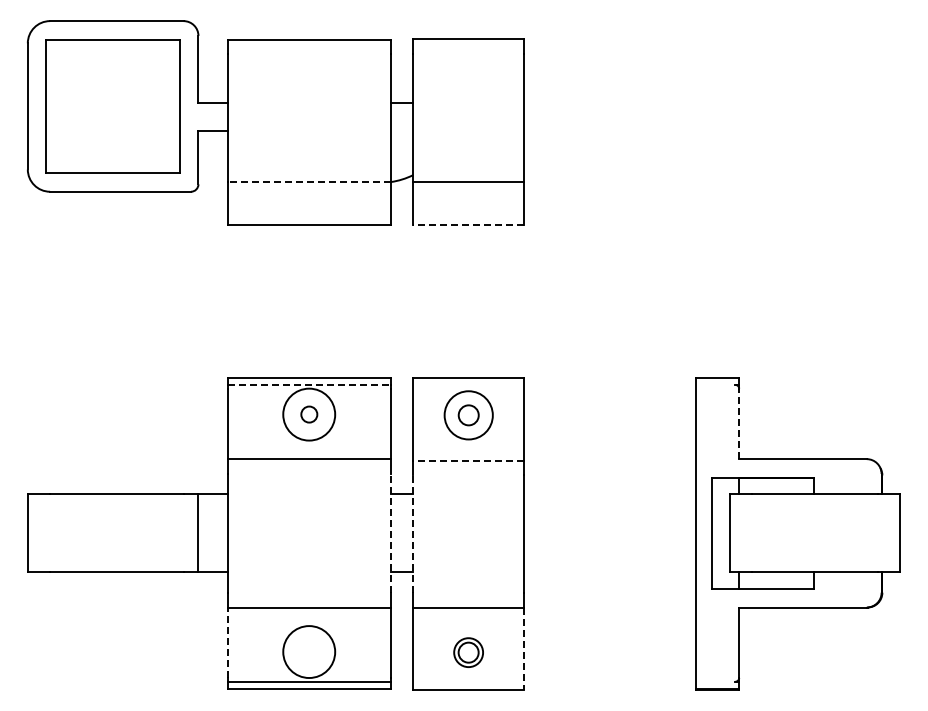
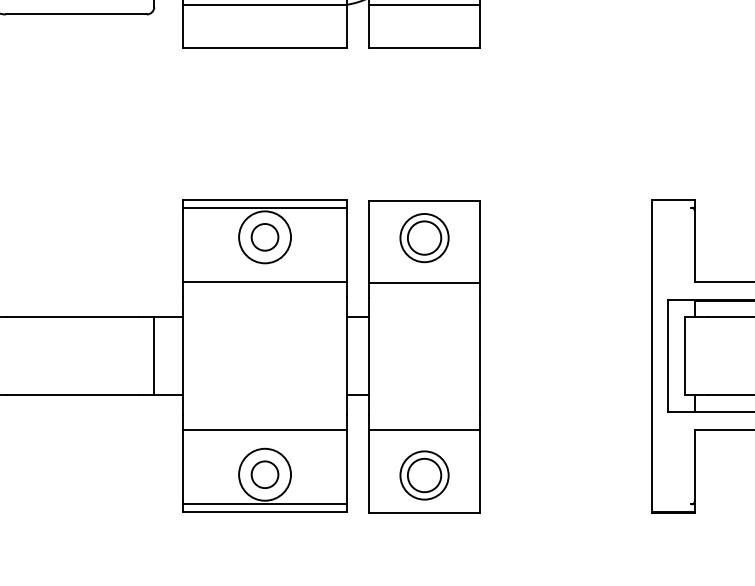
line: (309, 182) -> (265, 5), dashed -> solid
line: (468, 225) -> (424, 48), dashed -> solid
line: (309, 384) -> (265, 207), dashed -> solid
circle: (309, 414) -> (265, 237), size x1.67
circle: (468, 415) -> (424, 238), size x1.67
line: (739, 423) -> (695, 246), dashed -> solid
line: (468, 460) -> (424, 283), dashed -> solid
line: (390, 532) -> (346, 355), dashed -> solid
line: (413, 534) -> (369, 357), dashed -> solid
line: (227, 642) -> (183, 465), dashed -> solid
line: (524, 649) -> (480, 472), dashed -> solid
circle: (309, 651) -> (265, 474), added
part: (468, 652) -> (424, 475), size x1.67

